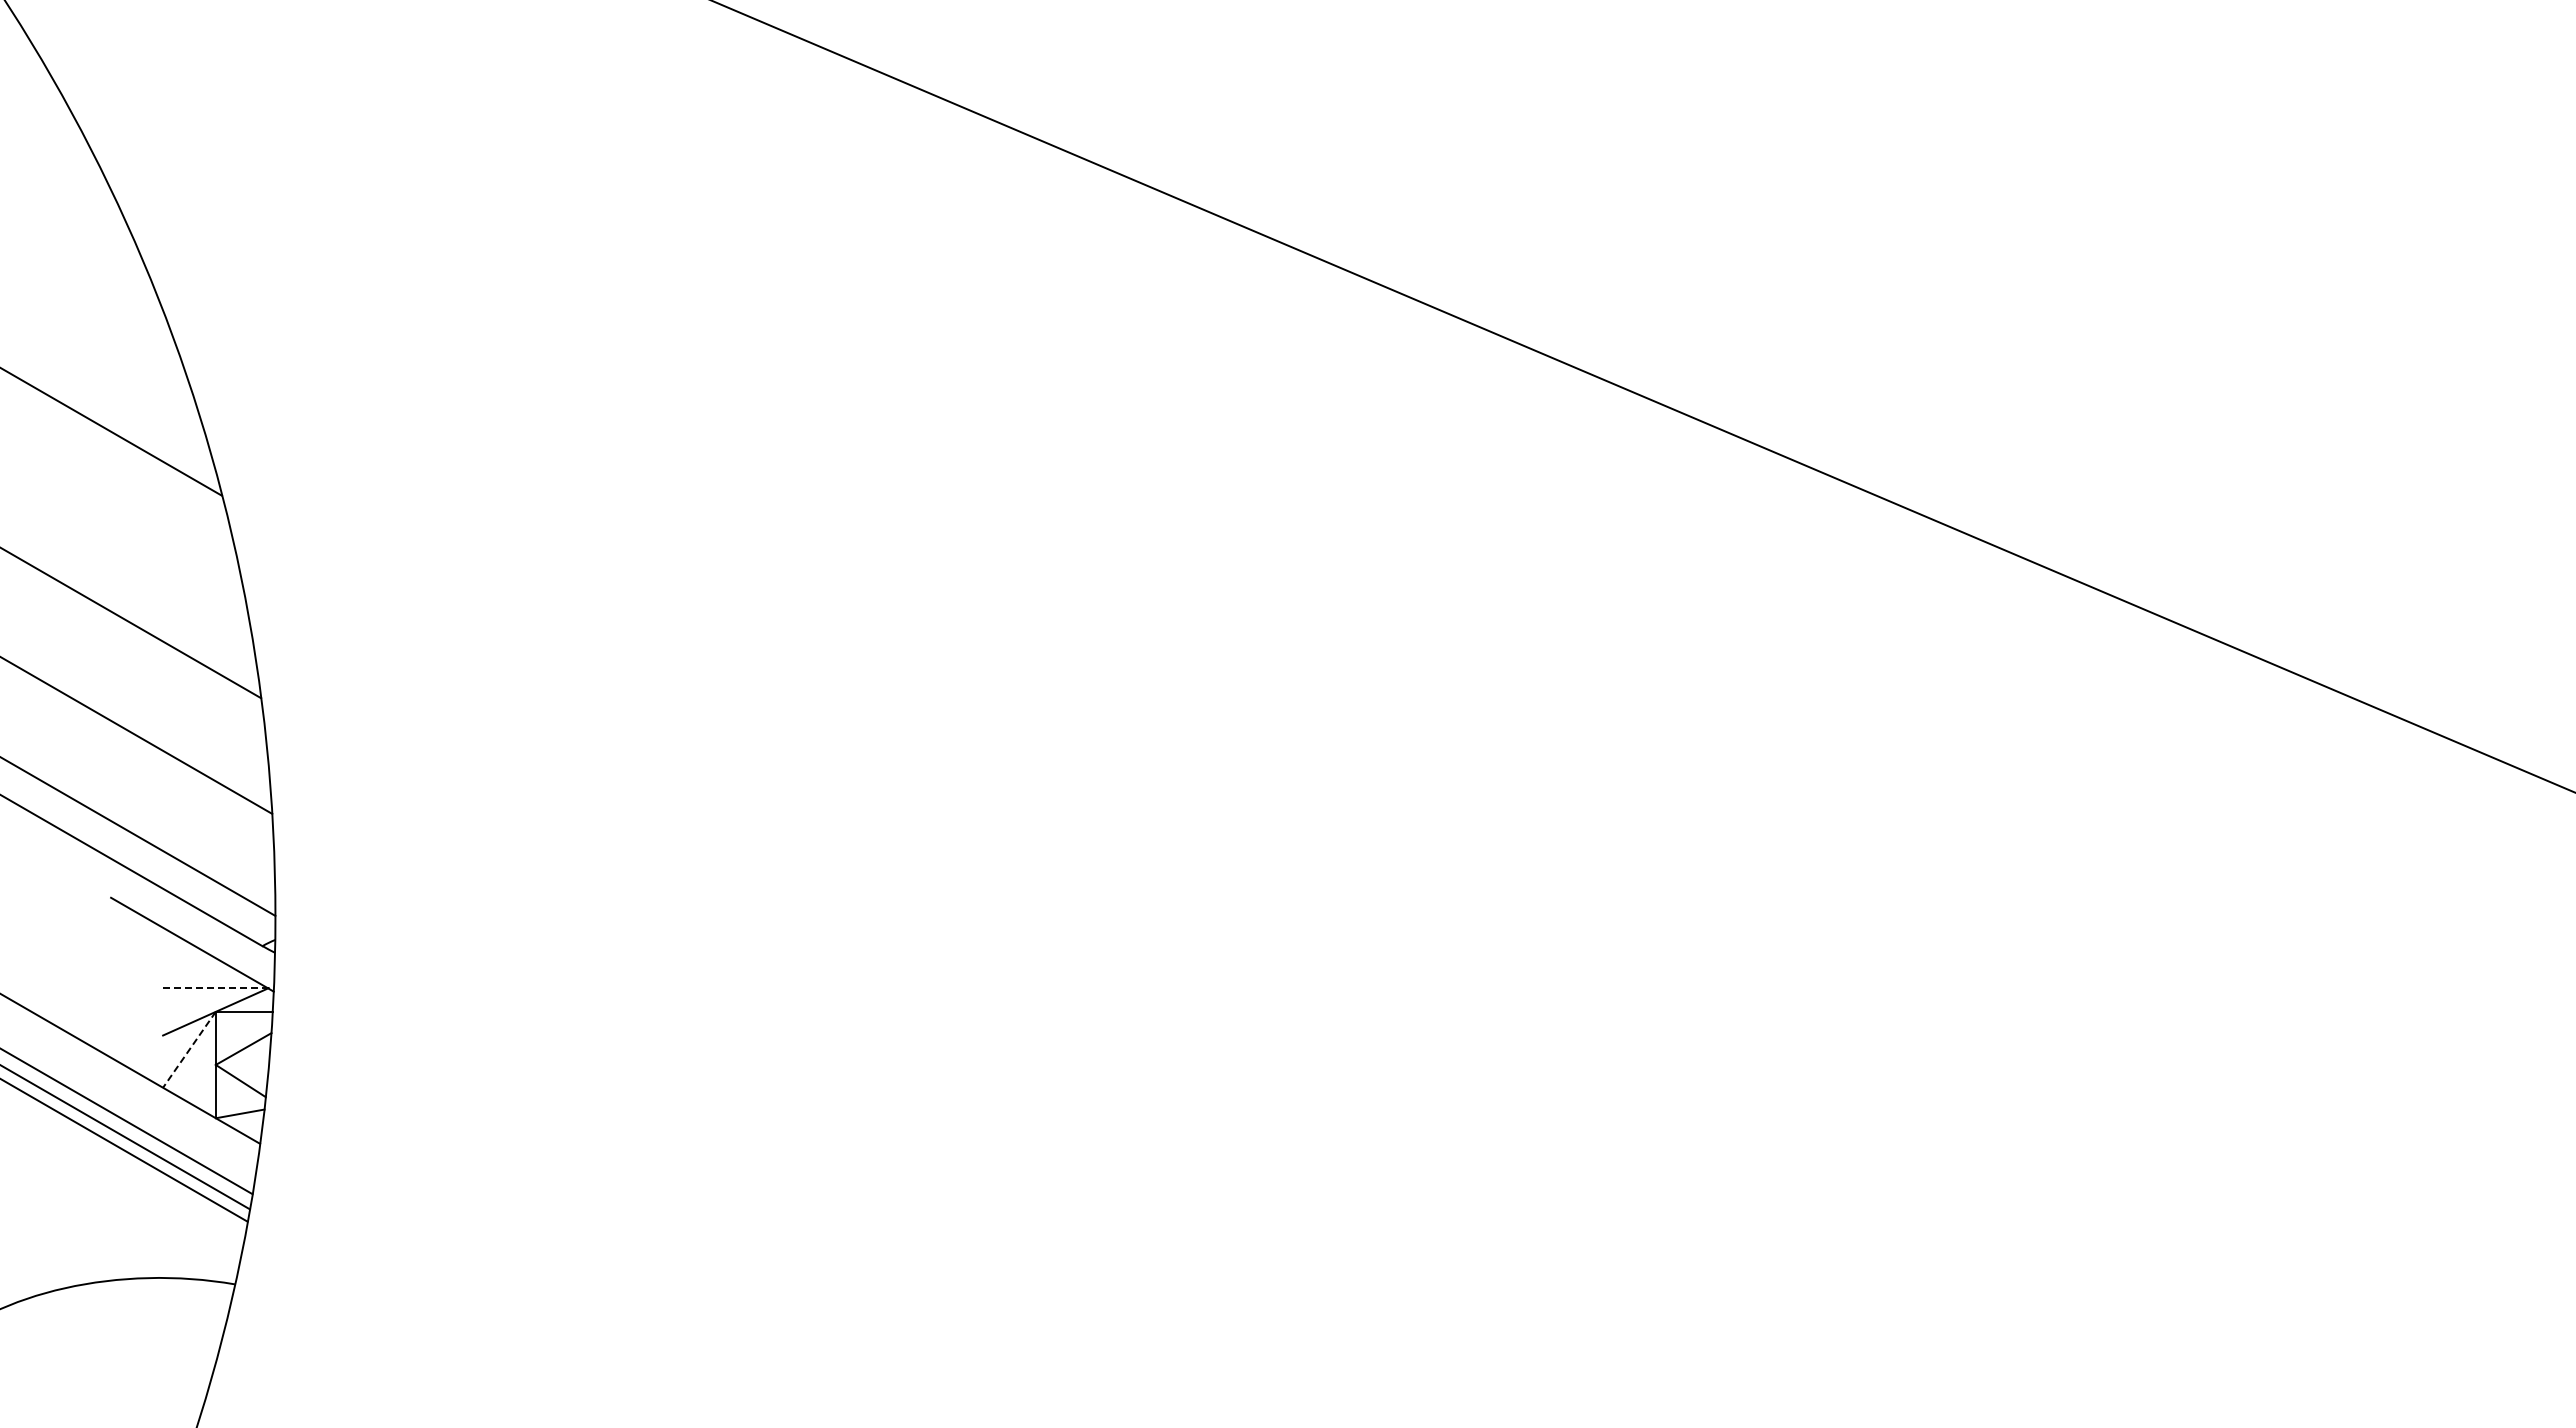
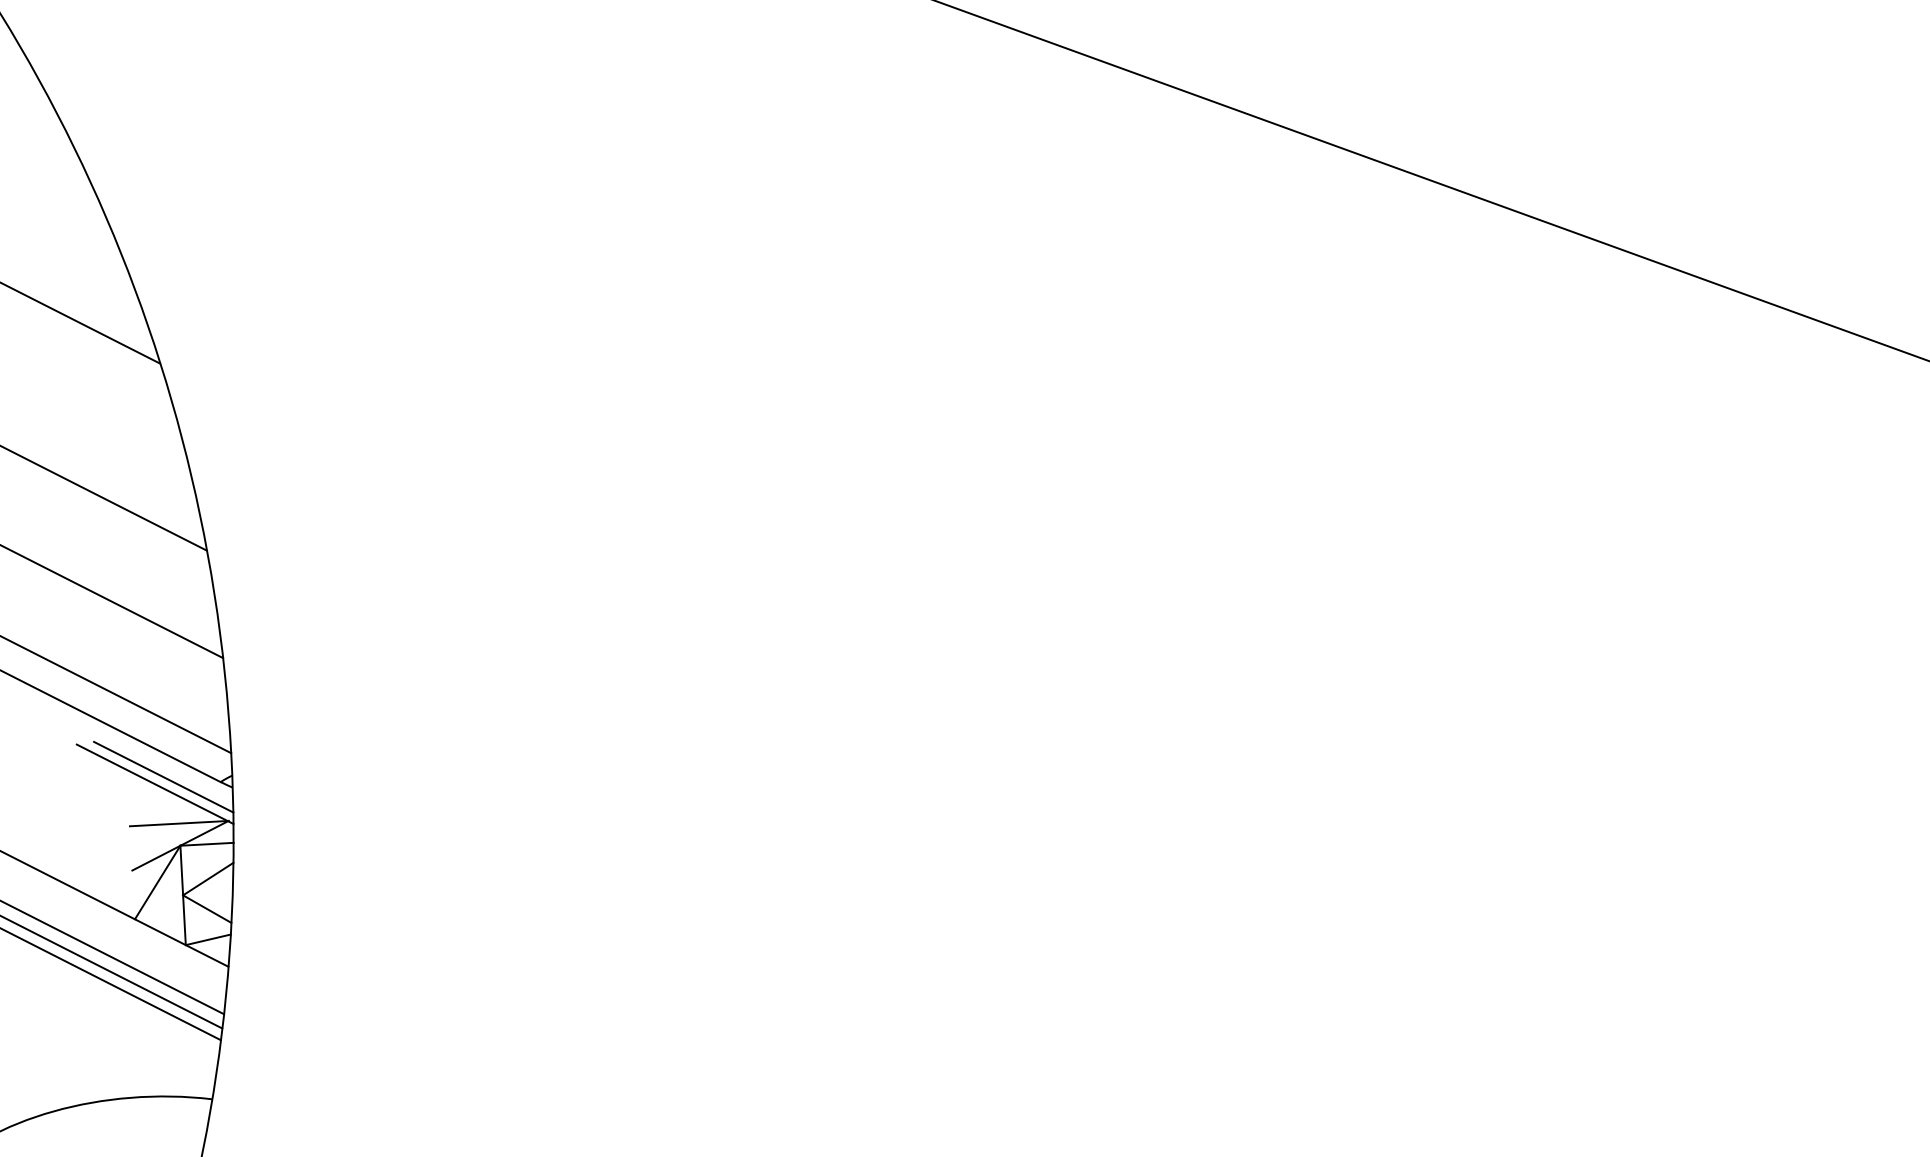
line: (201, 937) -> (163, 777), added
line: (215, 988) -> (178, 823), dashed -> solid
line: (189, 1050) -> (157, 883), dashed -> solid

